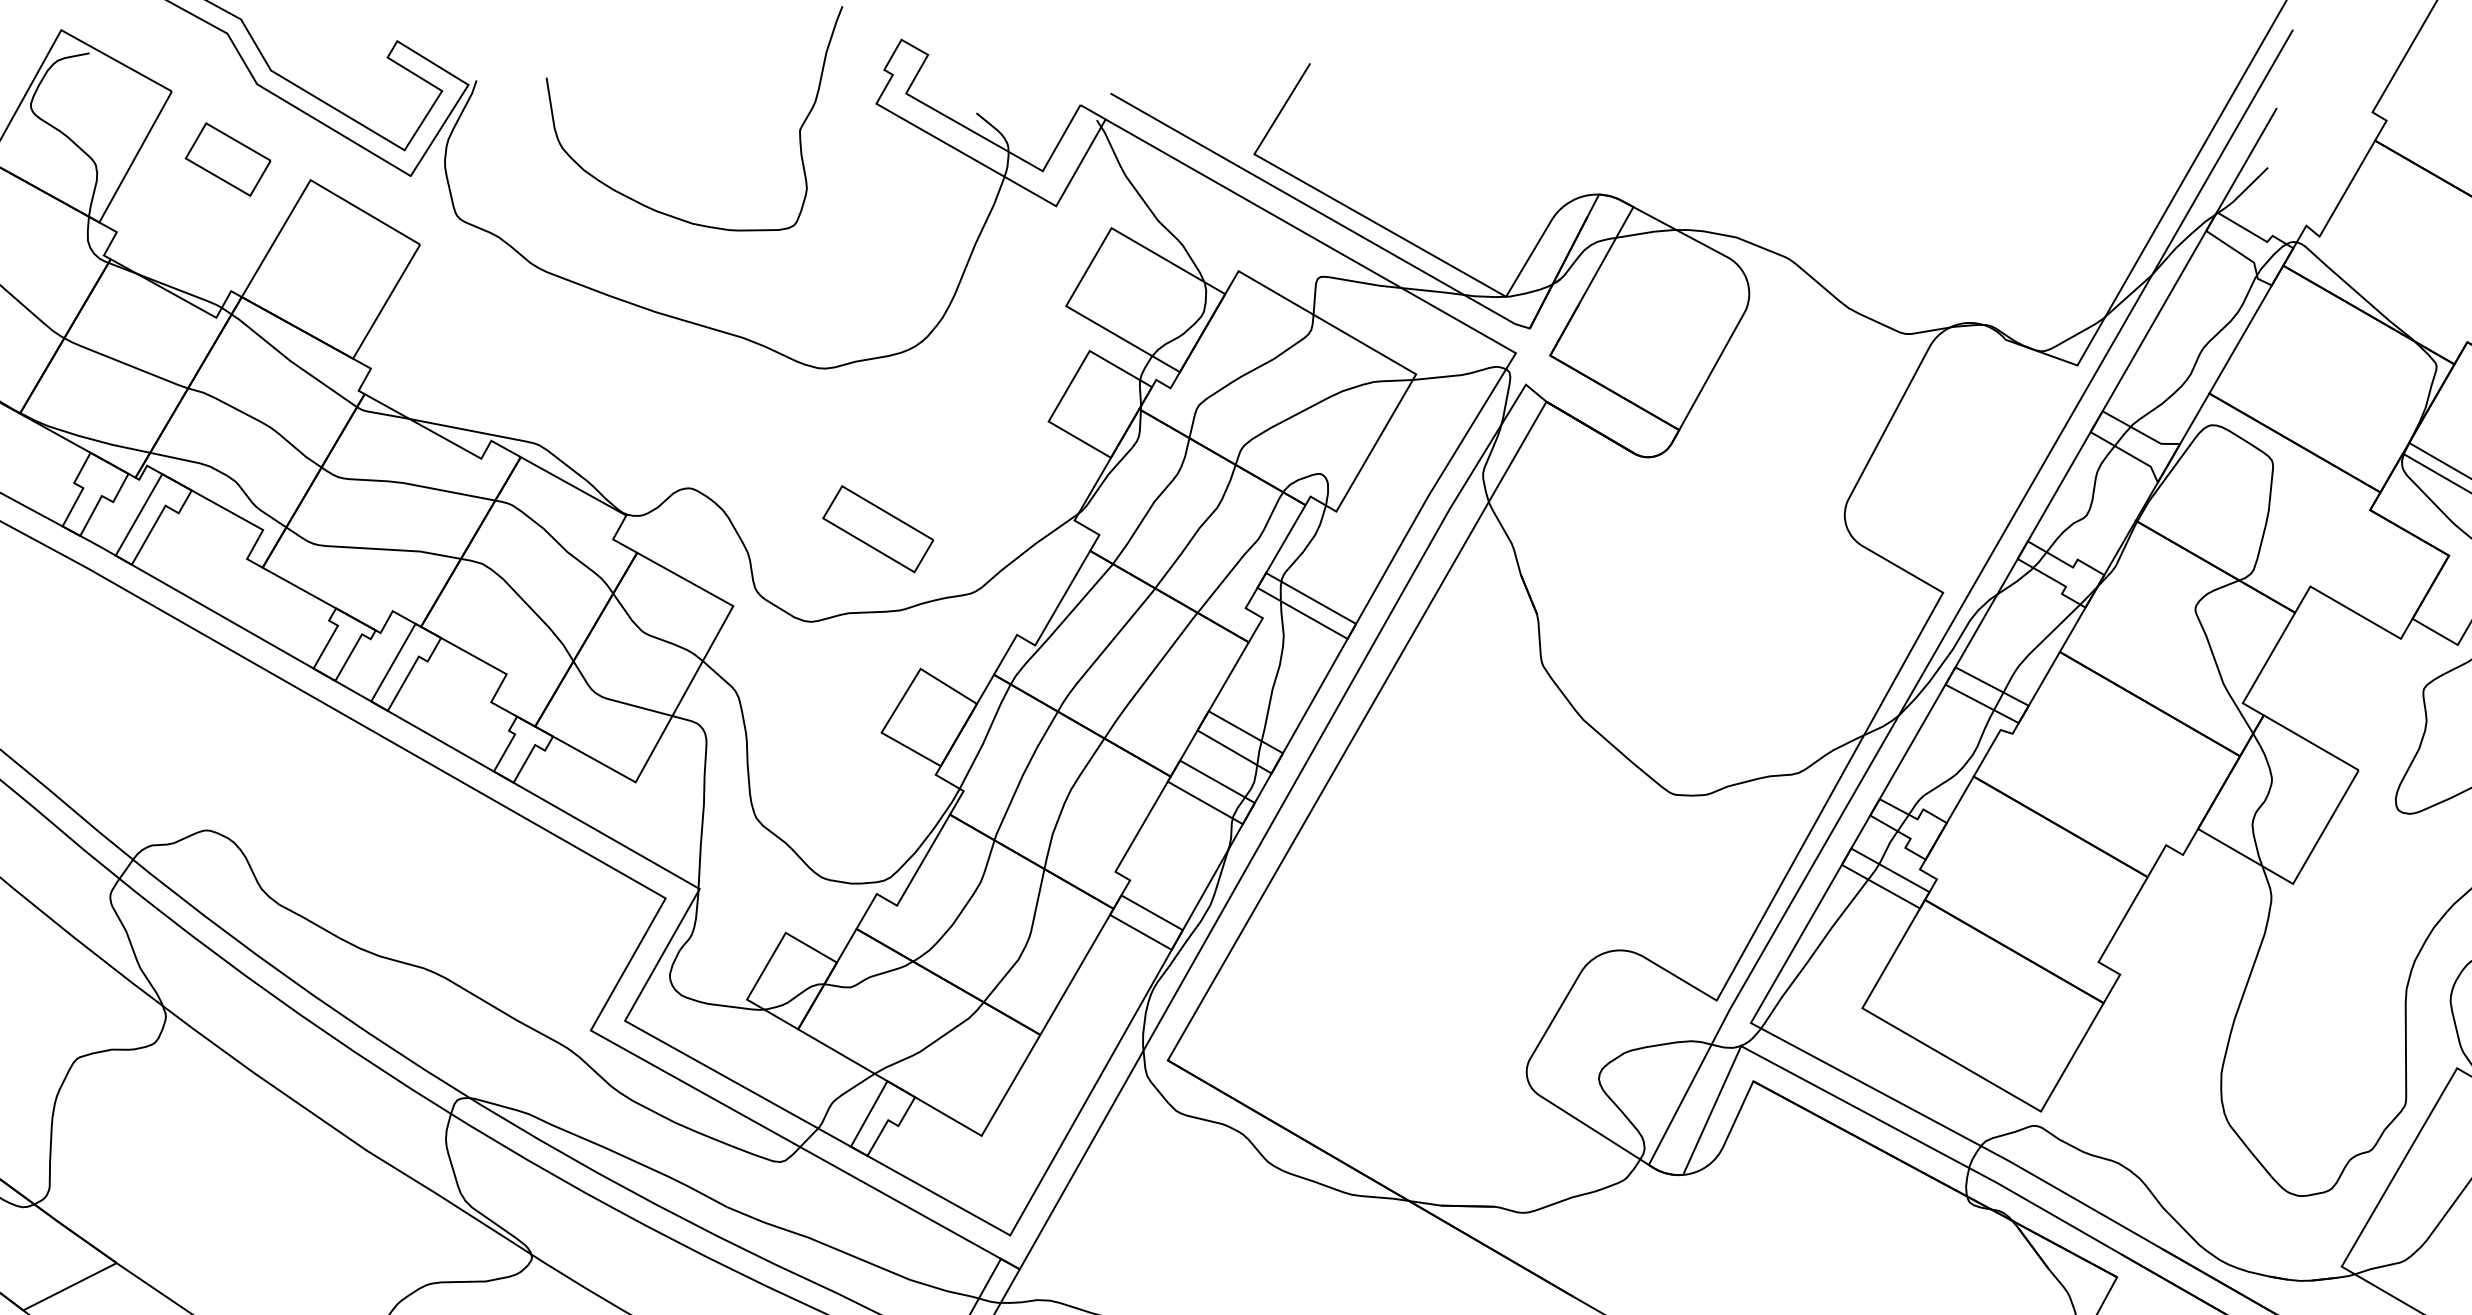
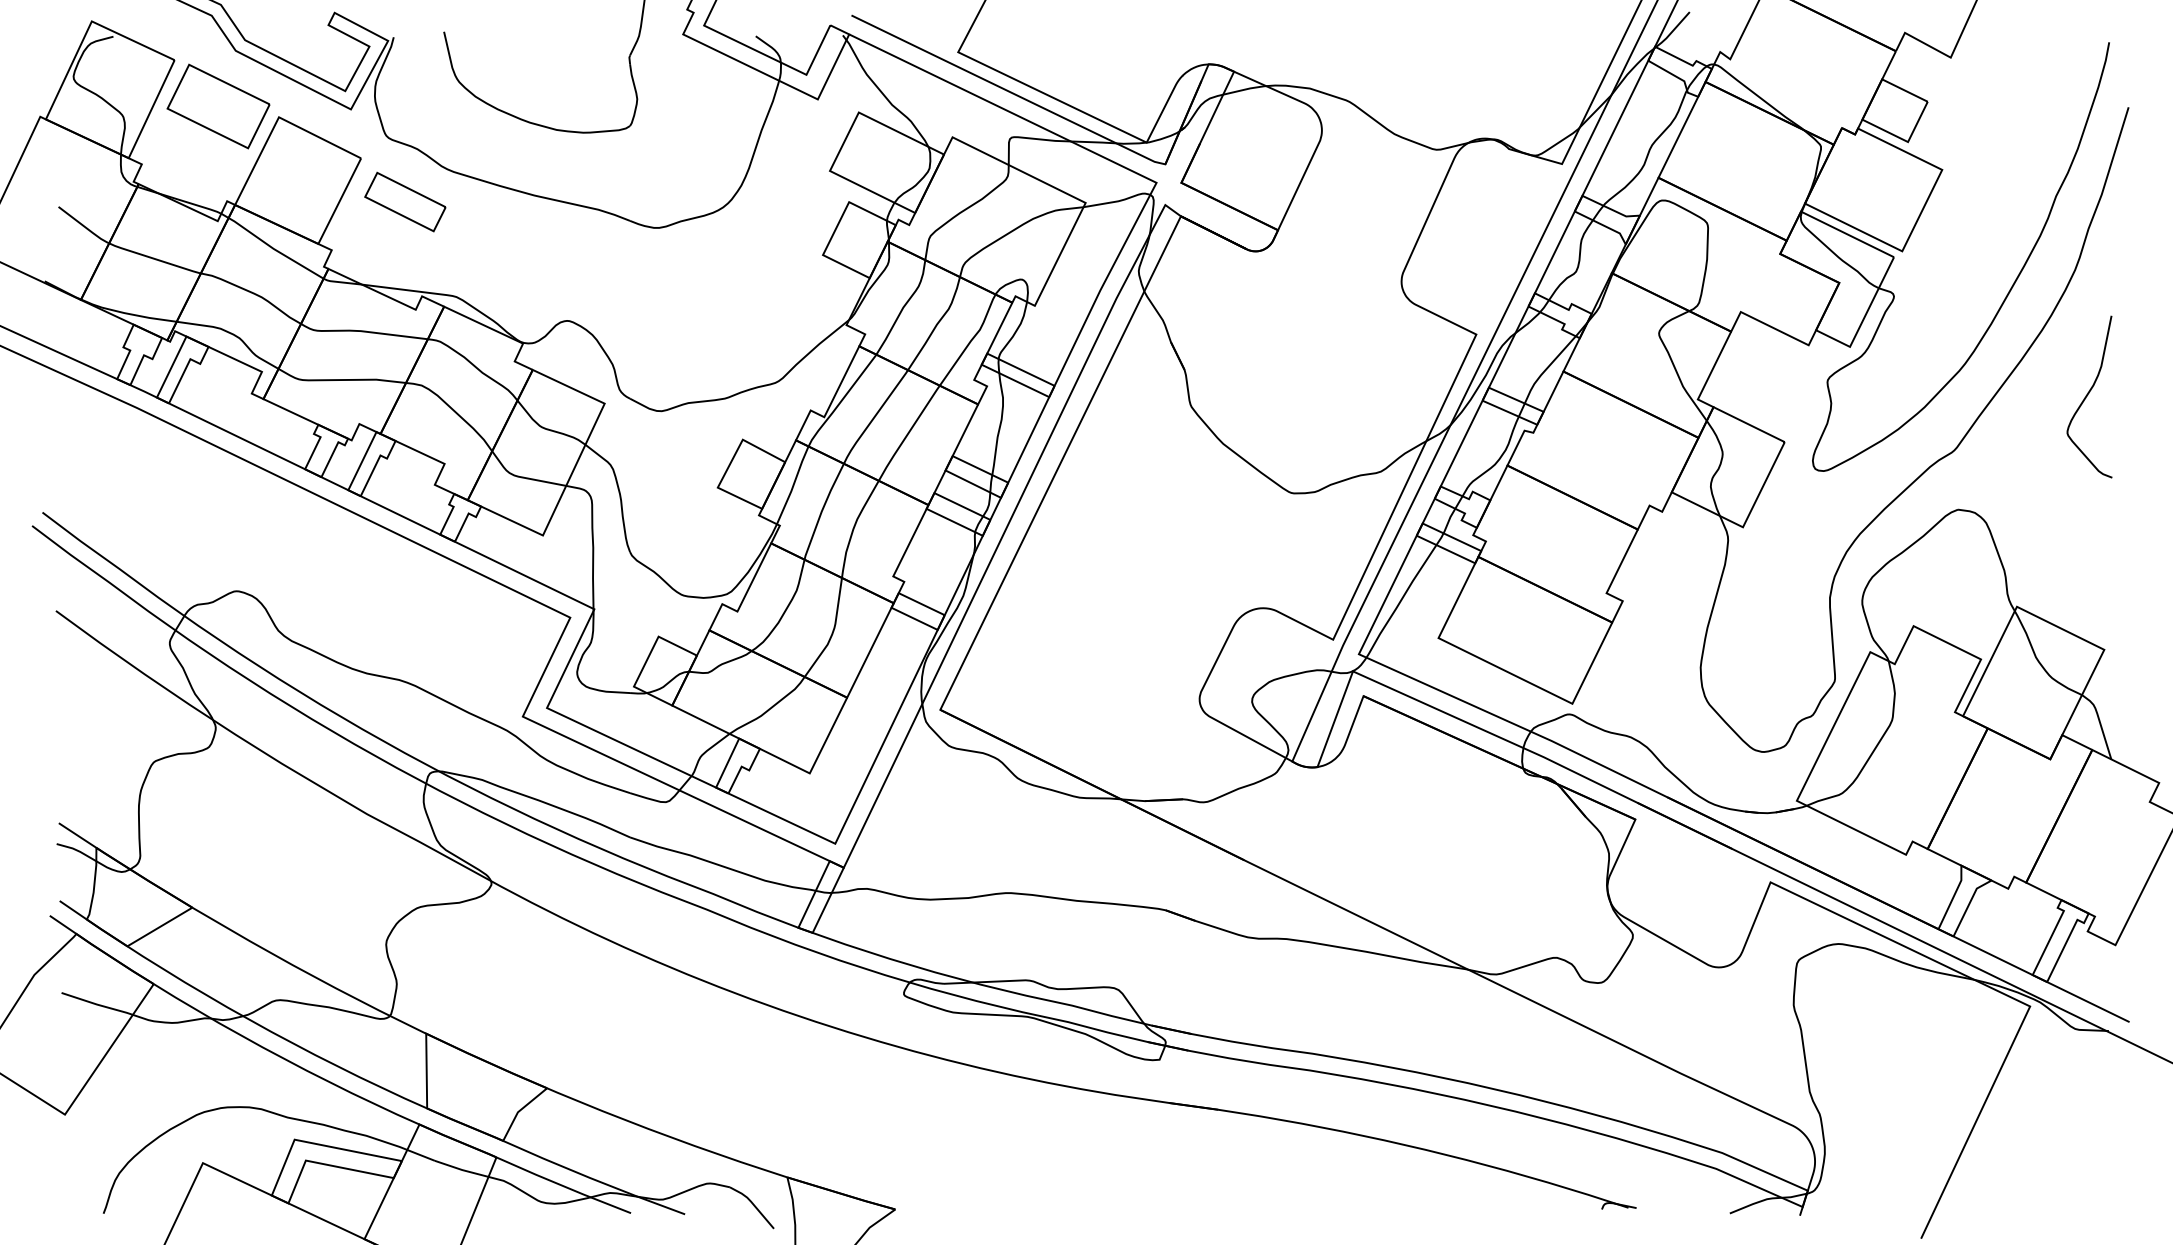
part: (228, 159) -> (218, 106), size x1.67
part: (878, 528) -> (405, 201), moved

